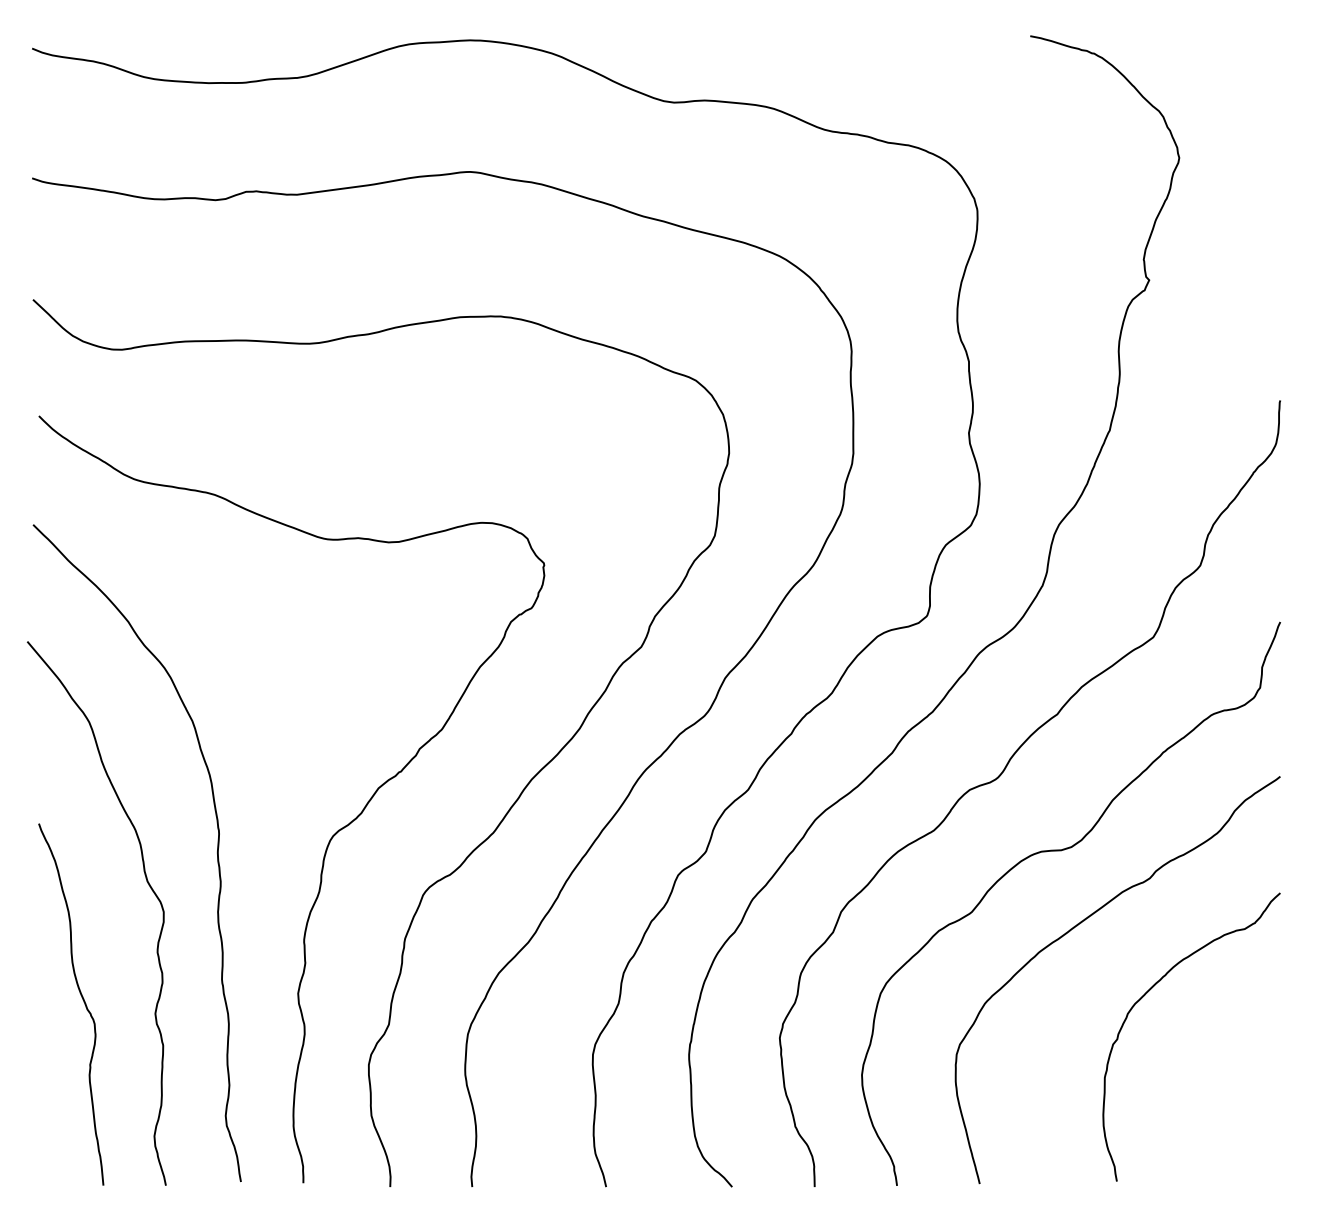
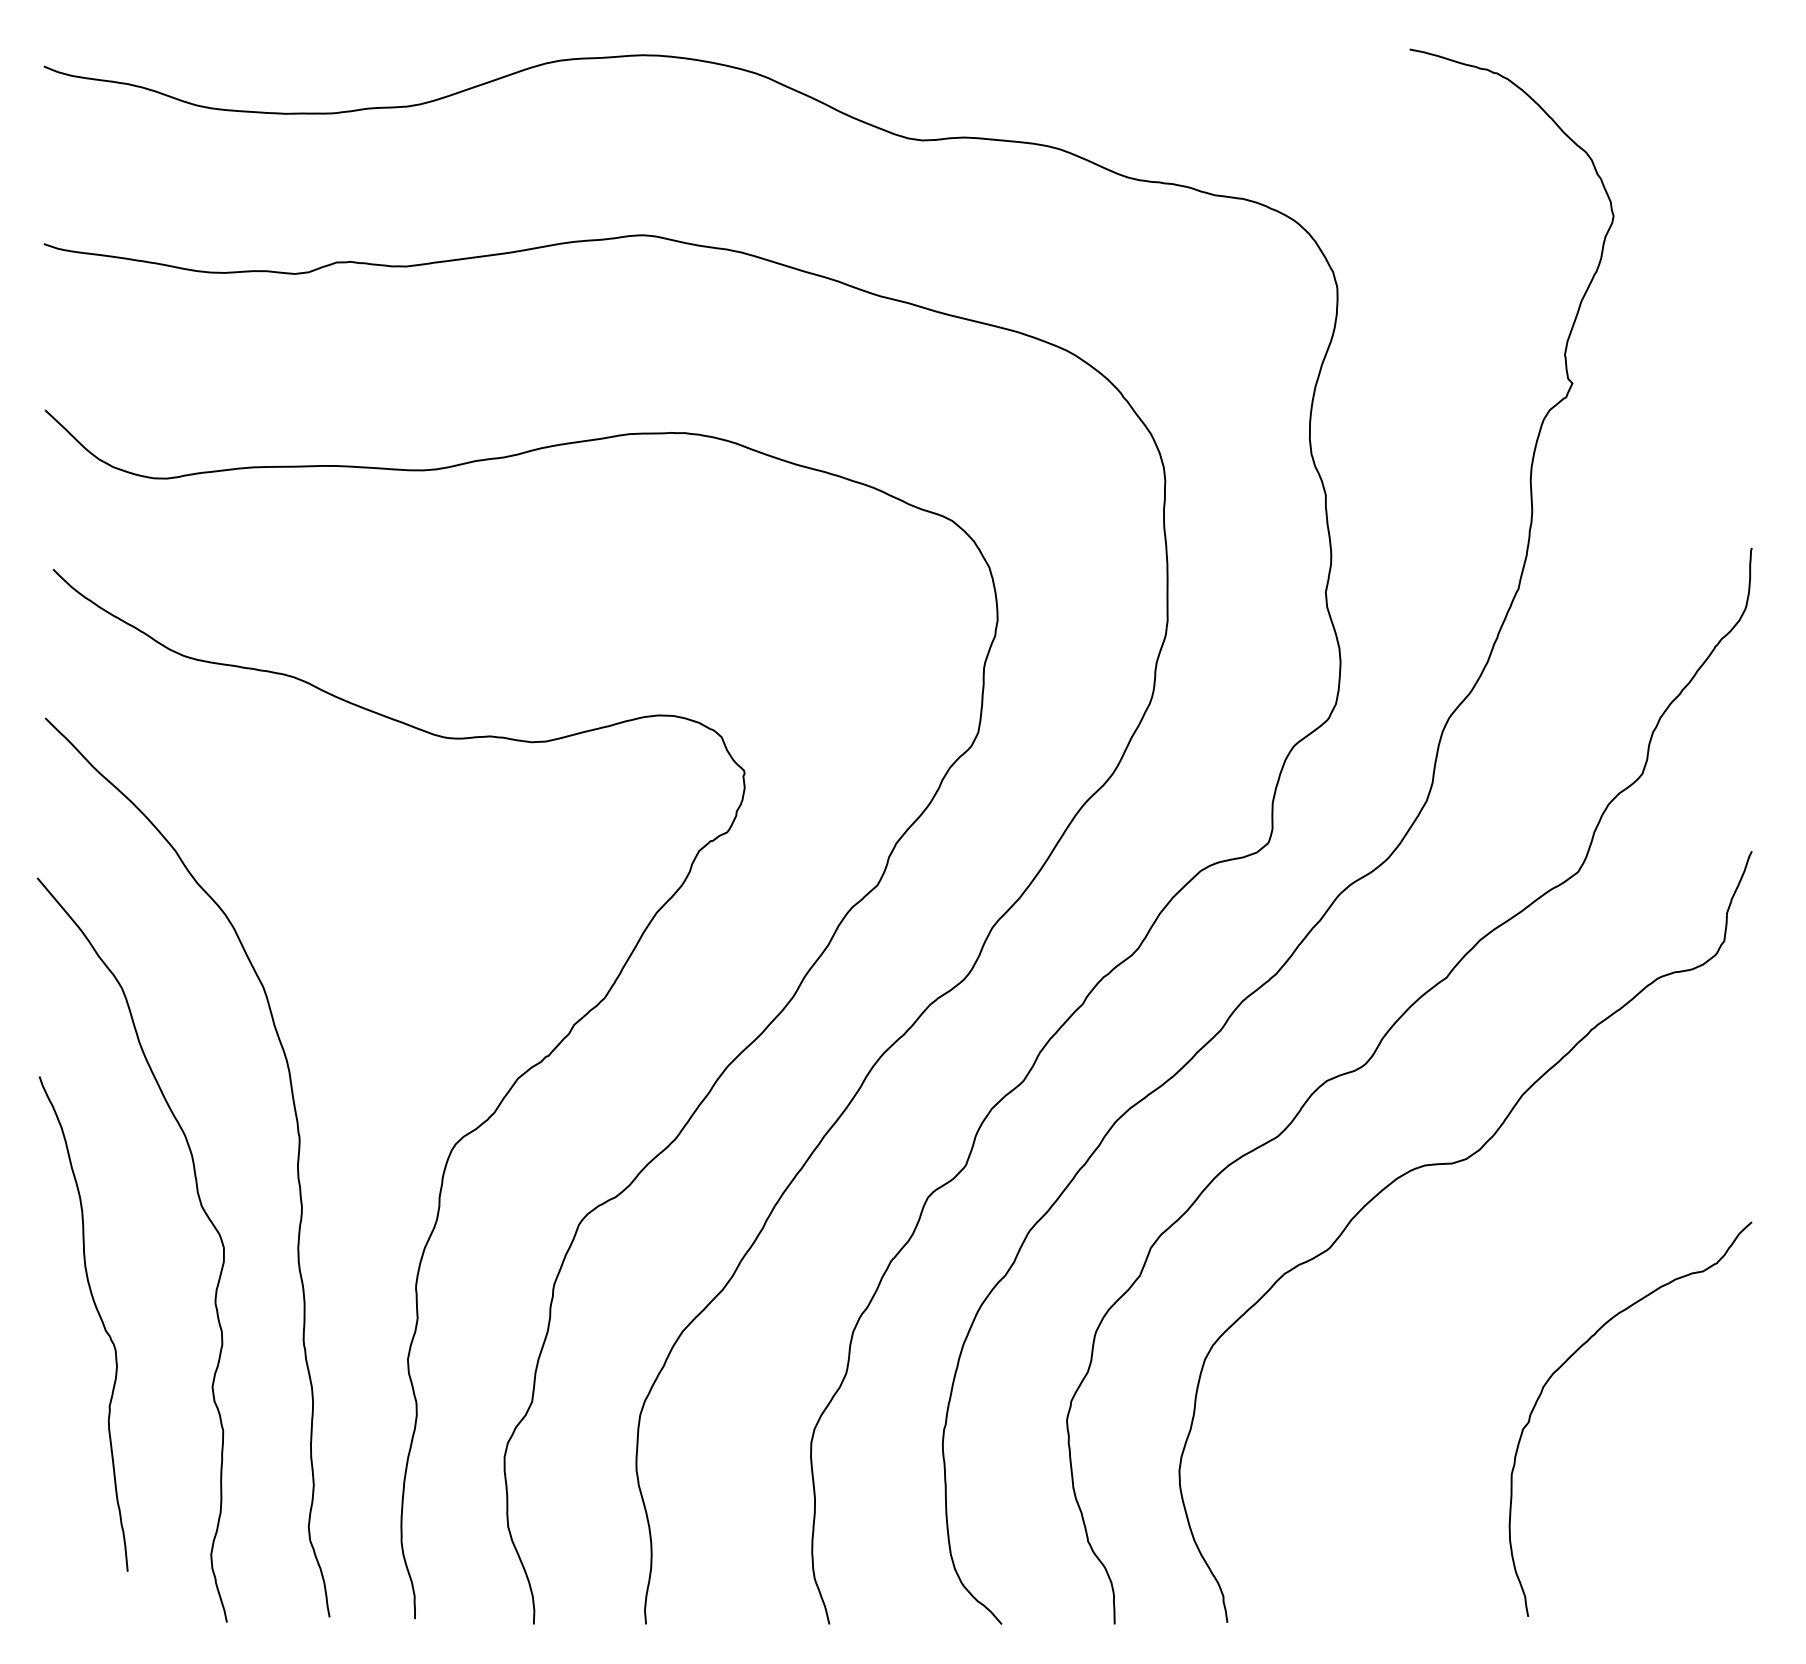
curve: (1077, 926) -> (1474, 1267), removed
curve: (82, 999) -> (99, 1317), moved

